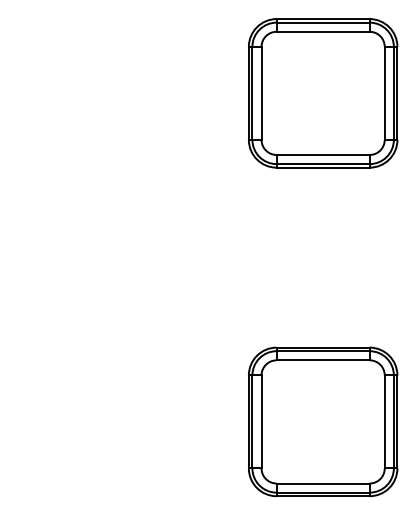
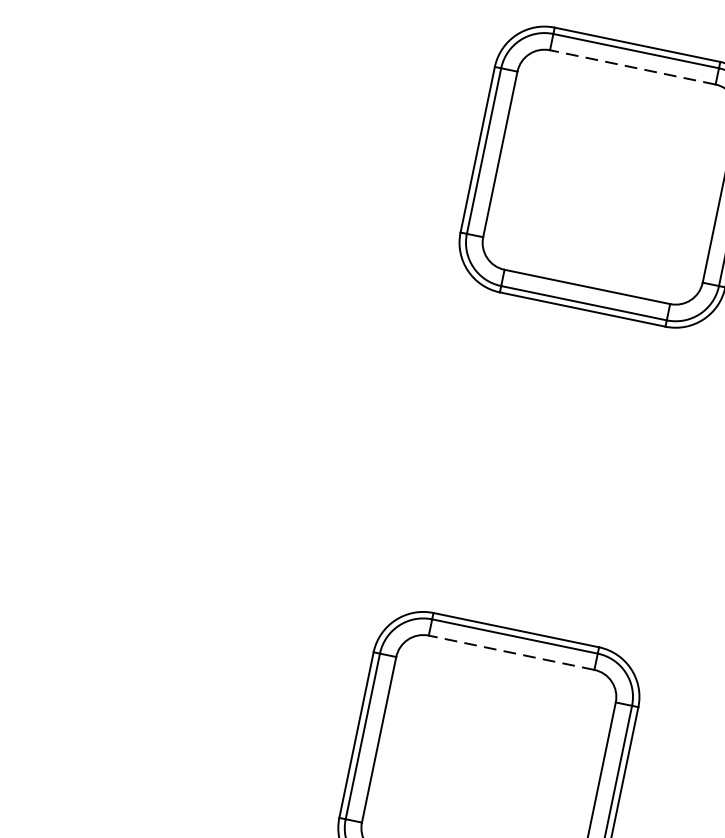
line: (322, 31) -> (631, 66), solid -> dashed
line: (322, 360) -> (510, 652), solid -> dashed

